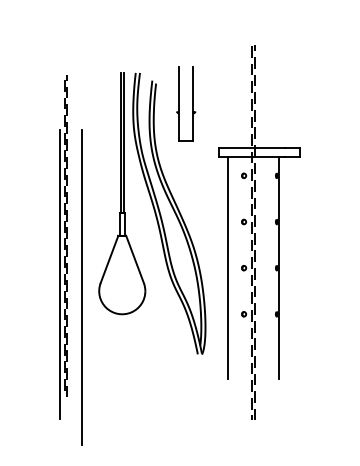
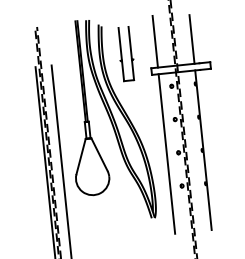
part: (186, 103) -> (126, 53), moved
line: (227, 112) -> (155, 41), added
line: (278, 114) -> (192, 39), added

